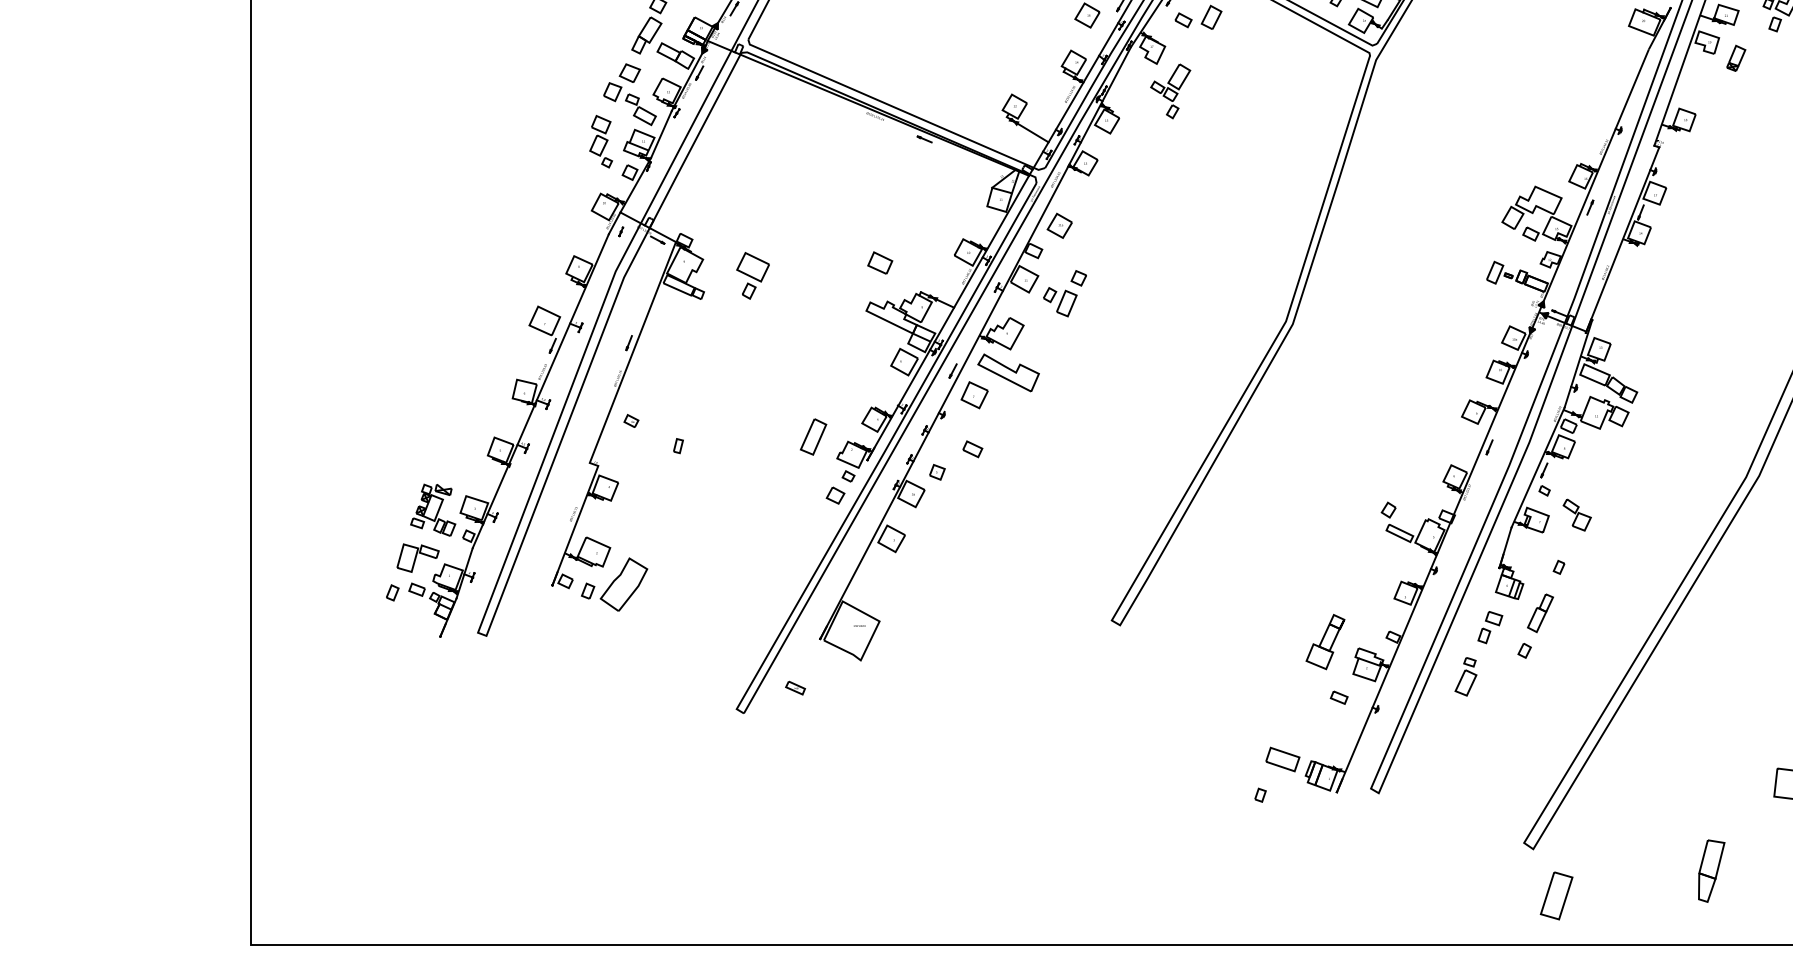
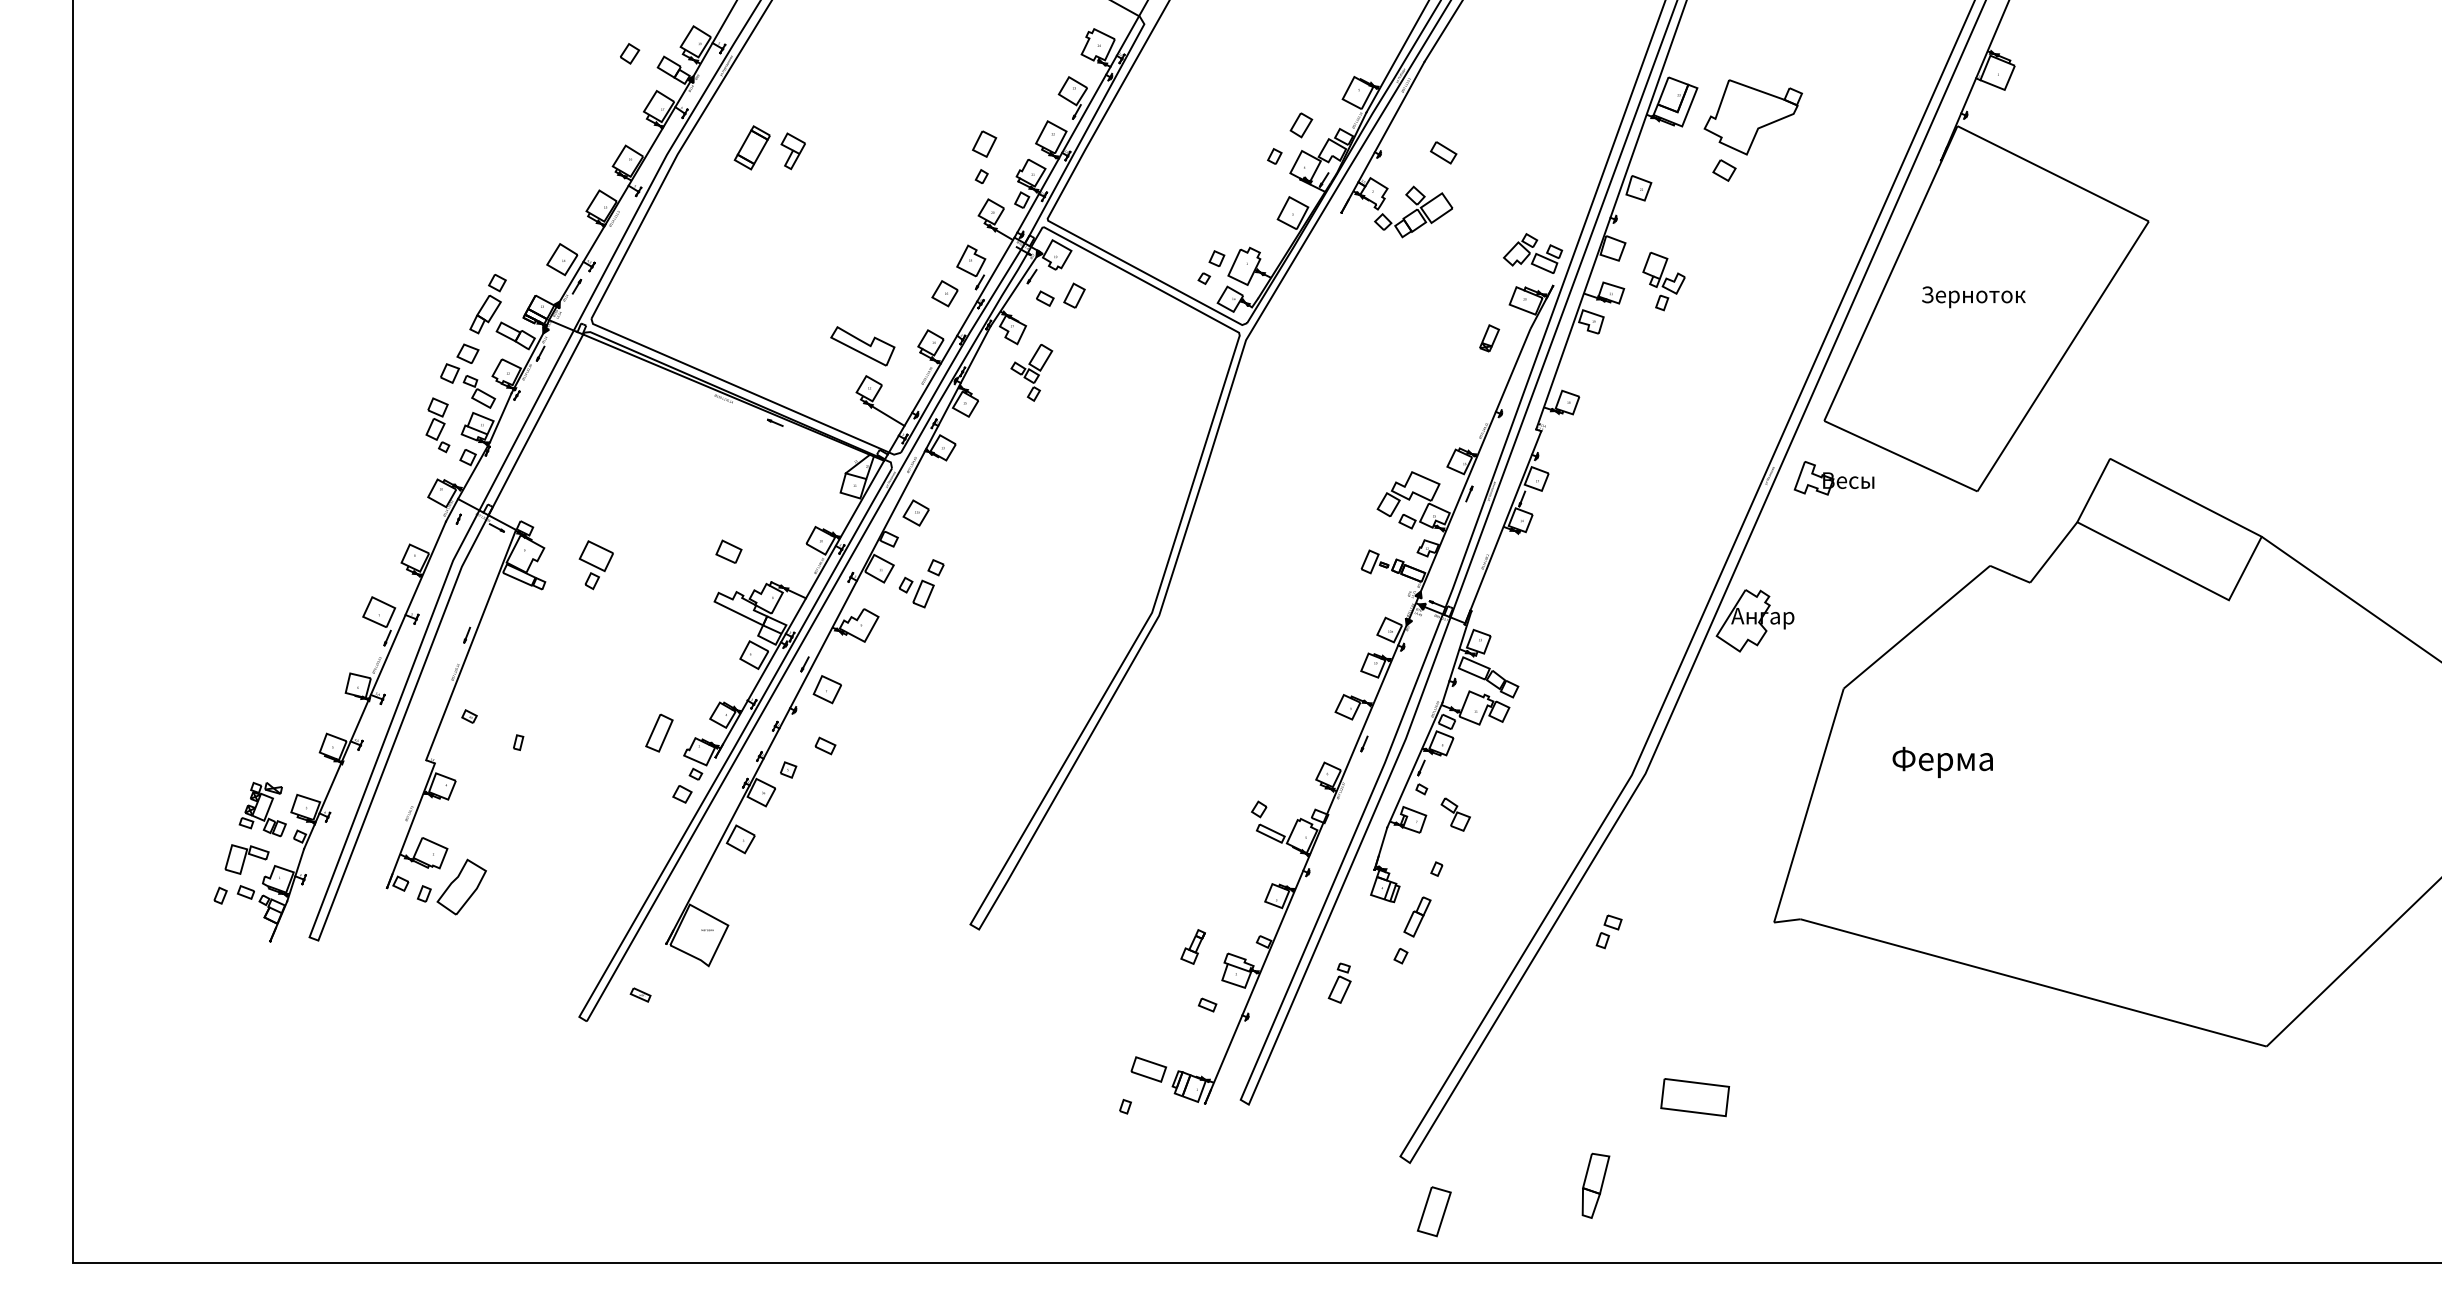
part: (1736, 58) -> (1489, 338), moved
part: (1008, 373) -> (862, 346), moved
part: (1489, 627) -> (1608, 931), moved
part: (1324, 641) -> (1192, 946), size x0.6

